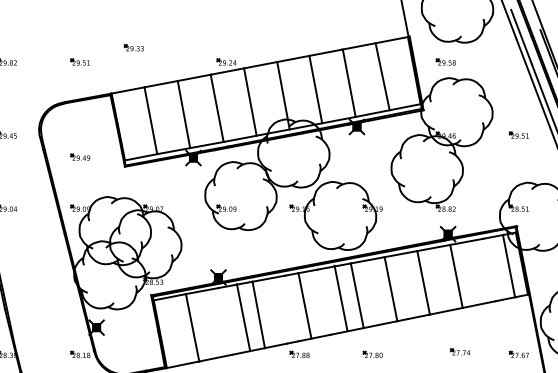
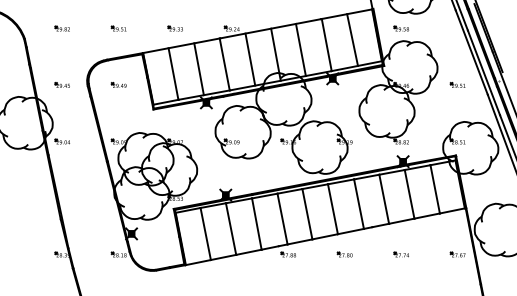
part: (132, 47) -> (174, 28), moved
part: (79, 156) -> (118, 84), moved
line: (508, 266) -> (434, 189), moved
line: (341, 298) -> (307, 214), moved
line: (304, 305) -> (282, 218), moved
line: (242, 316) -> (230, 228), moved
part: (458, 351) -> (400, 254), moved

